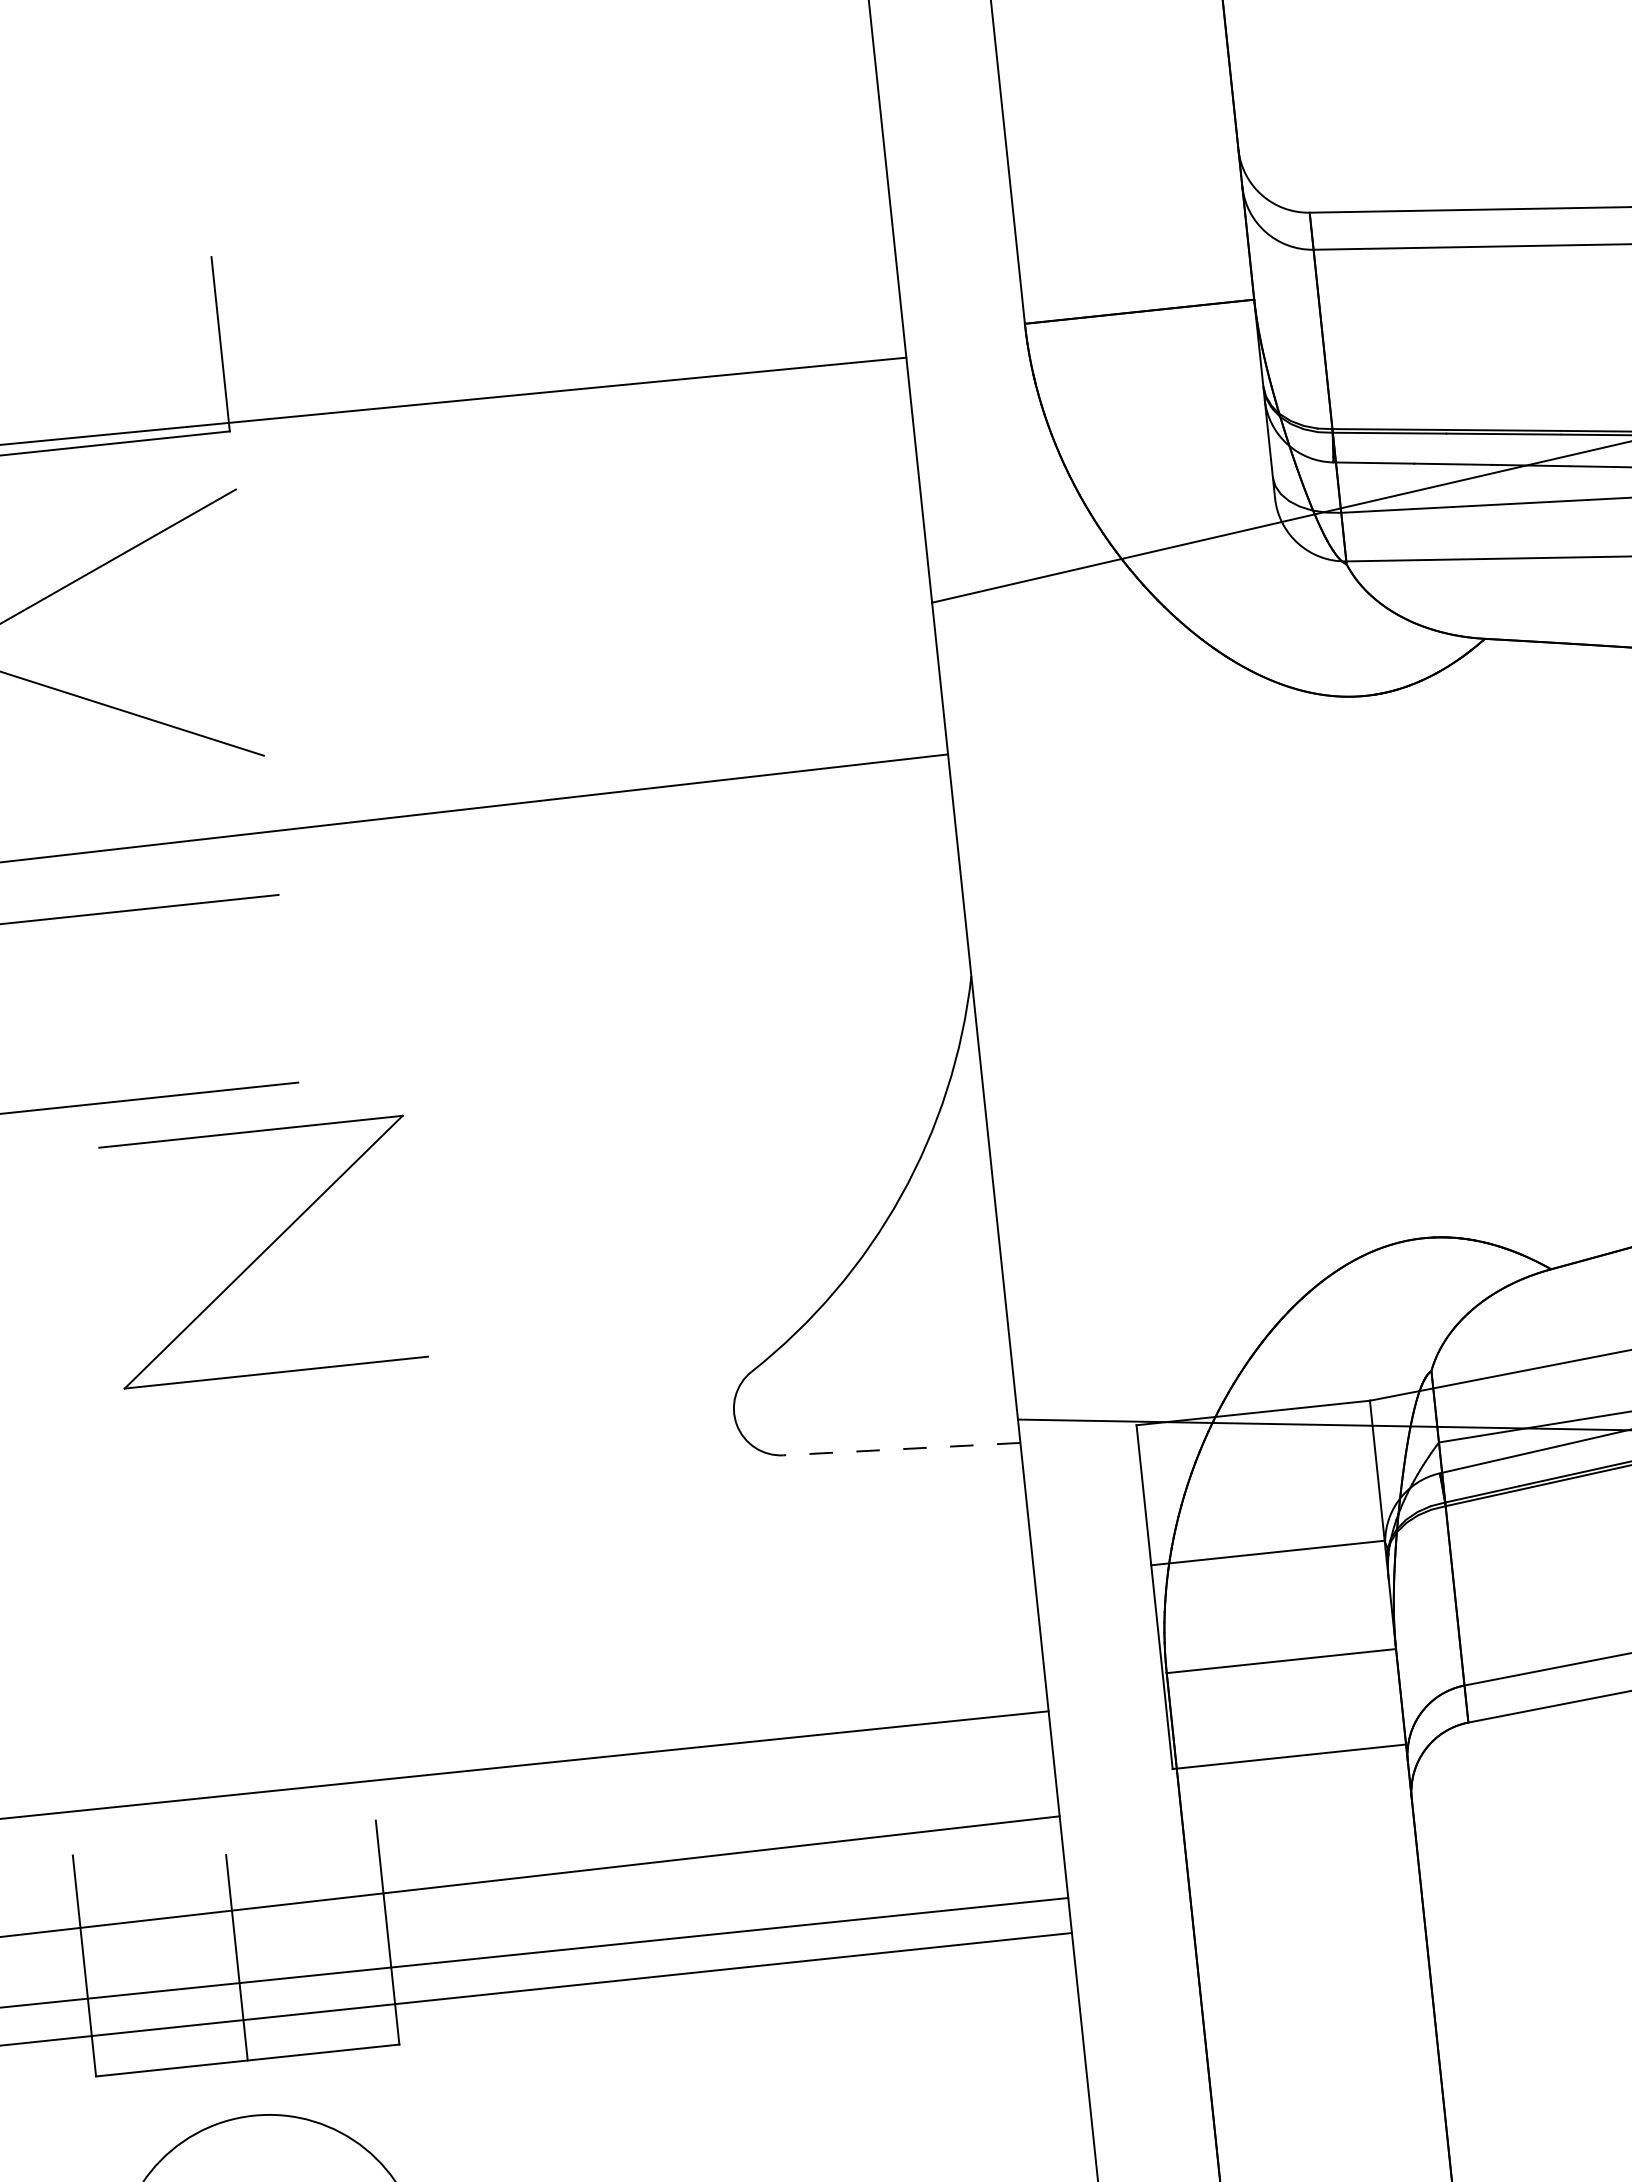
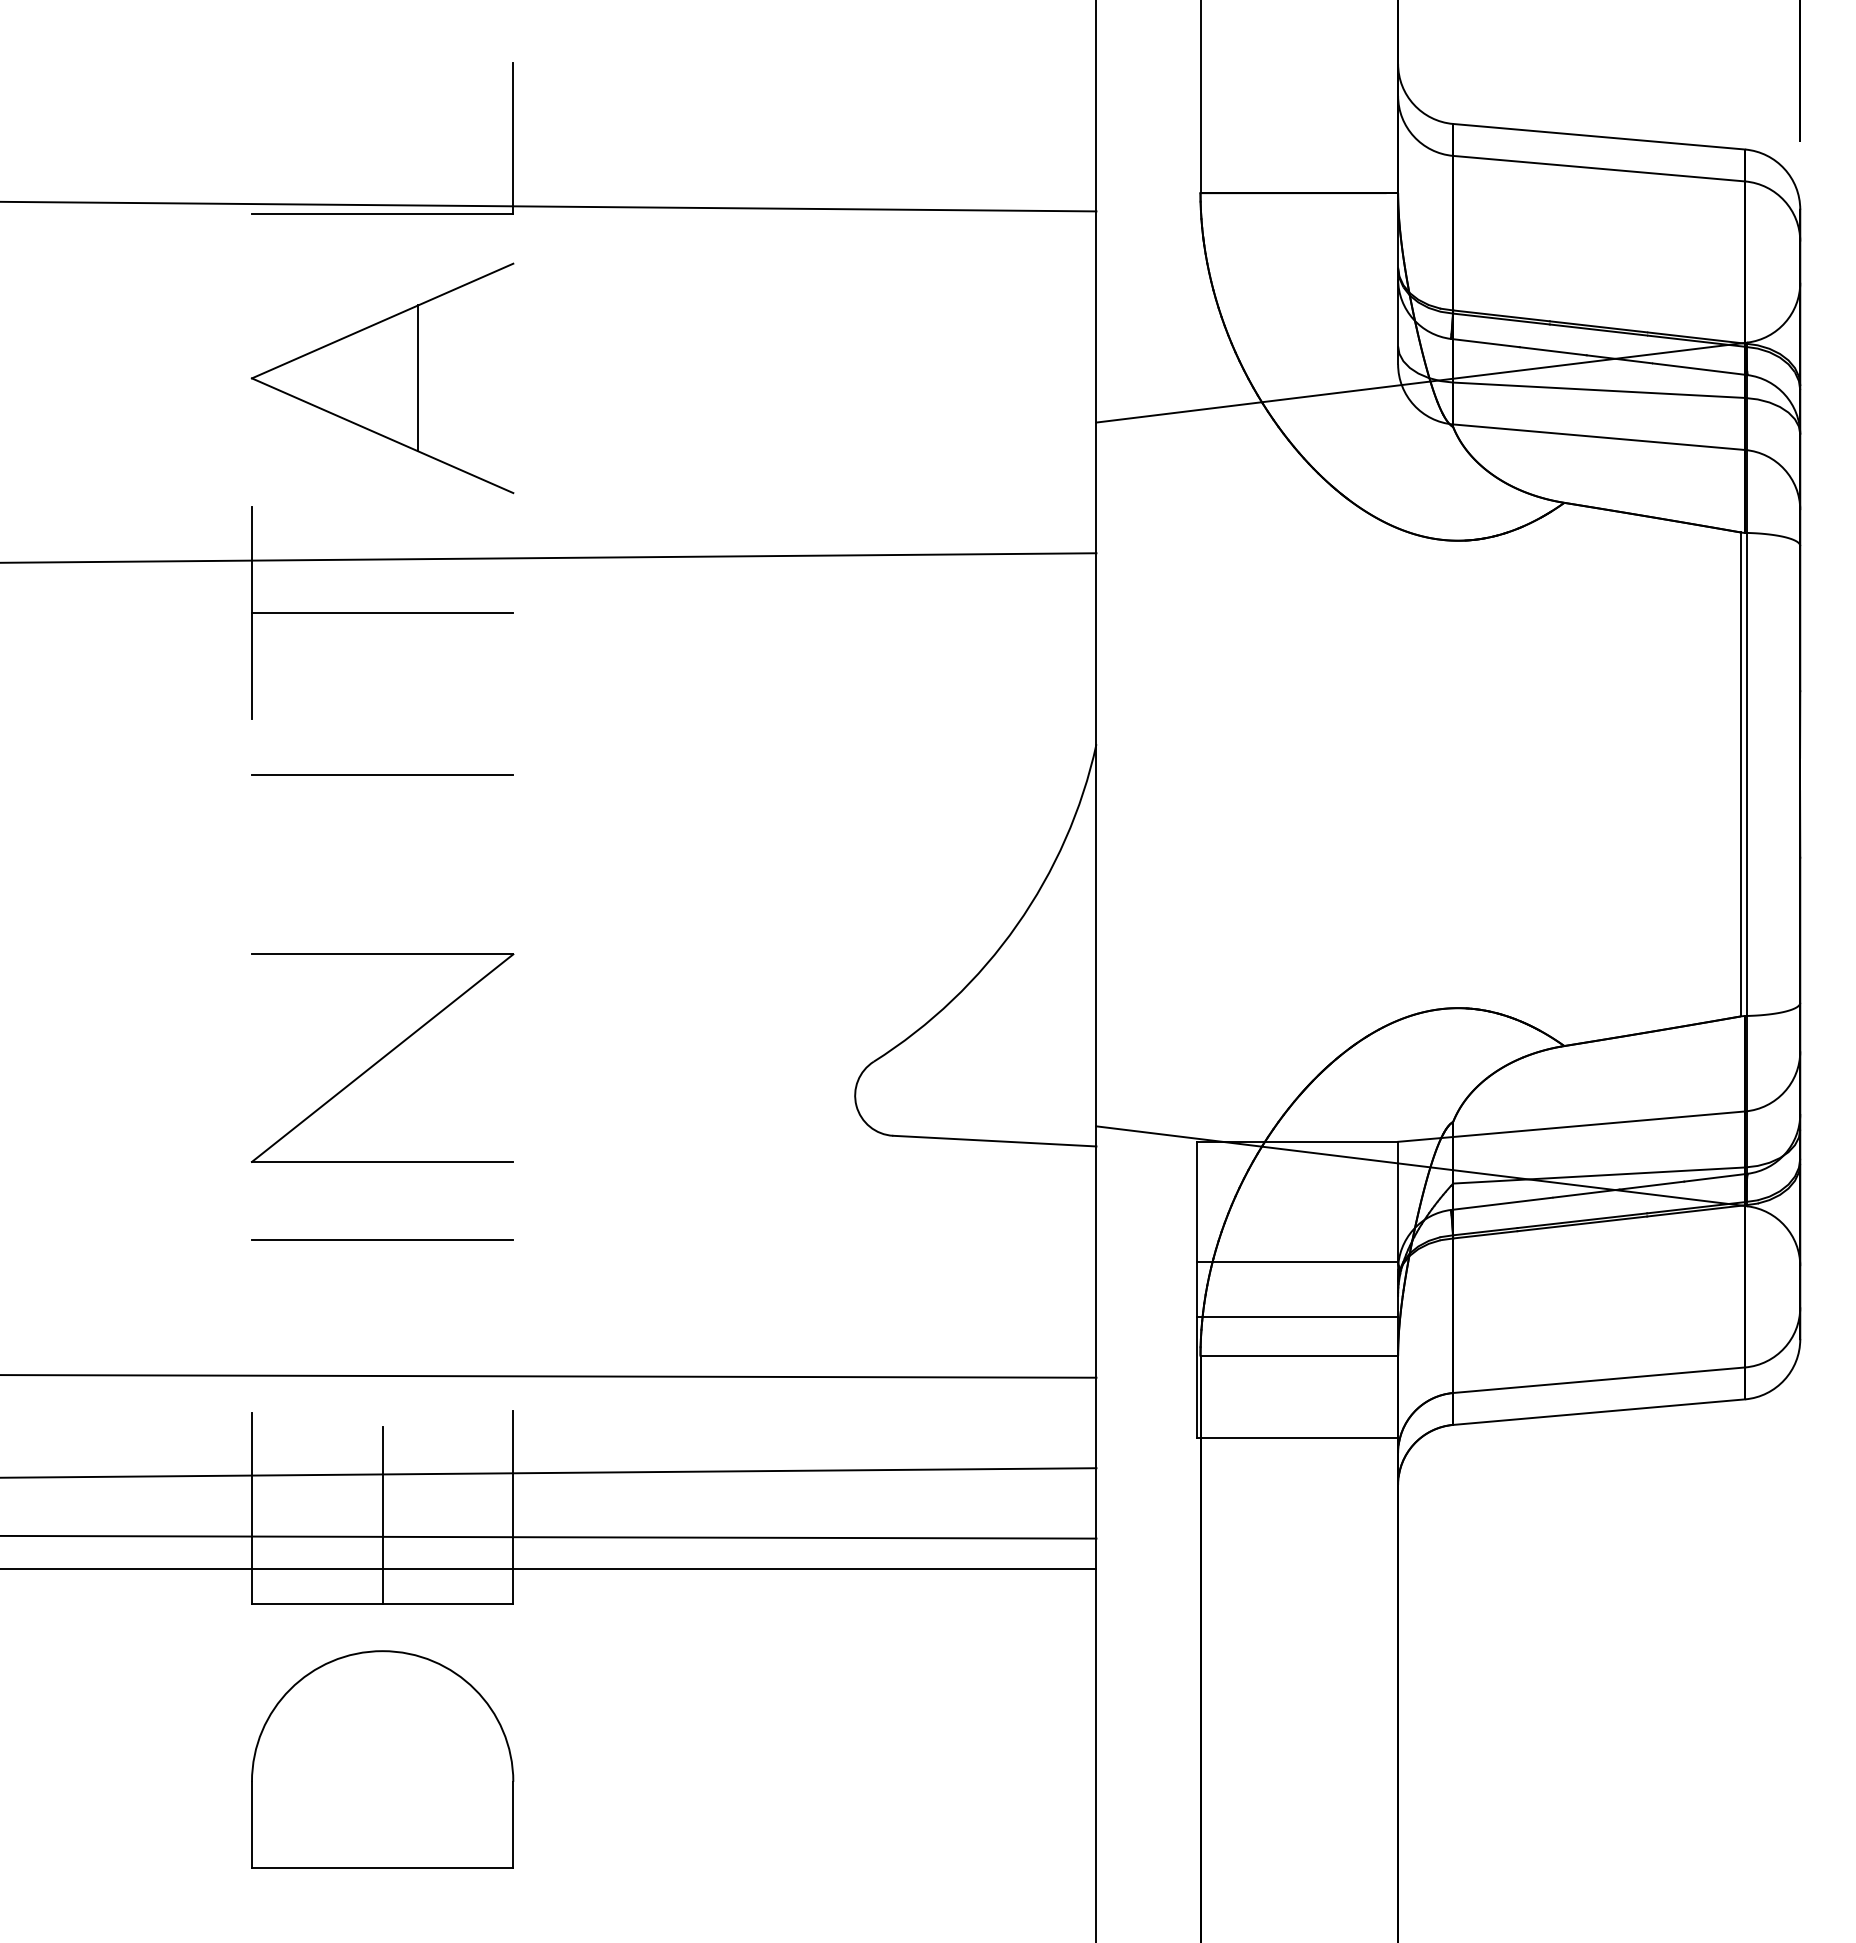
line: (139, 634) -> (418, 378), added
part: (263, 1251) -> (382, 1057), moved
line: (901, 1449) -> (994, 1141), dashed -> solid
line: (1274, 1616) -> (1297, 1317), added
line: (203, 1639) -> (382, 1240), added

